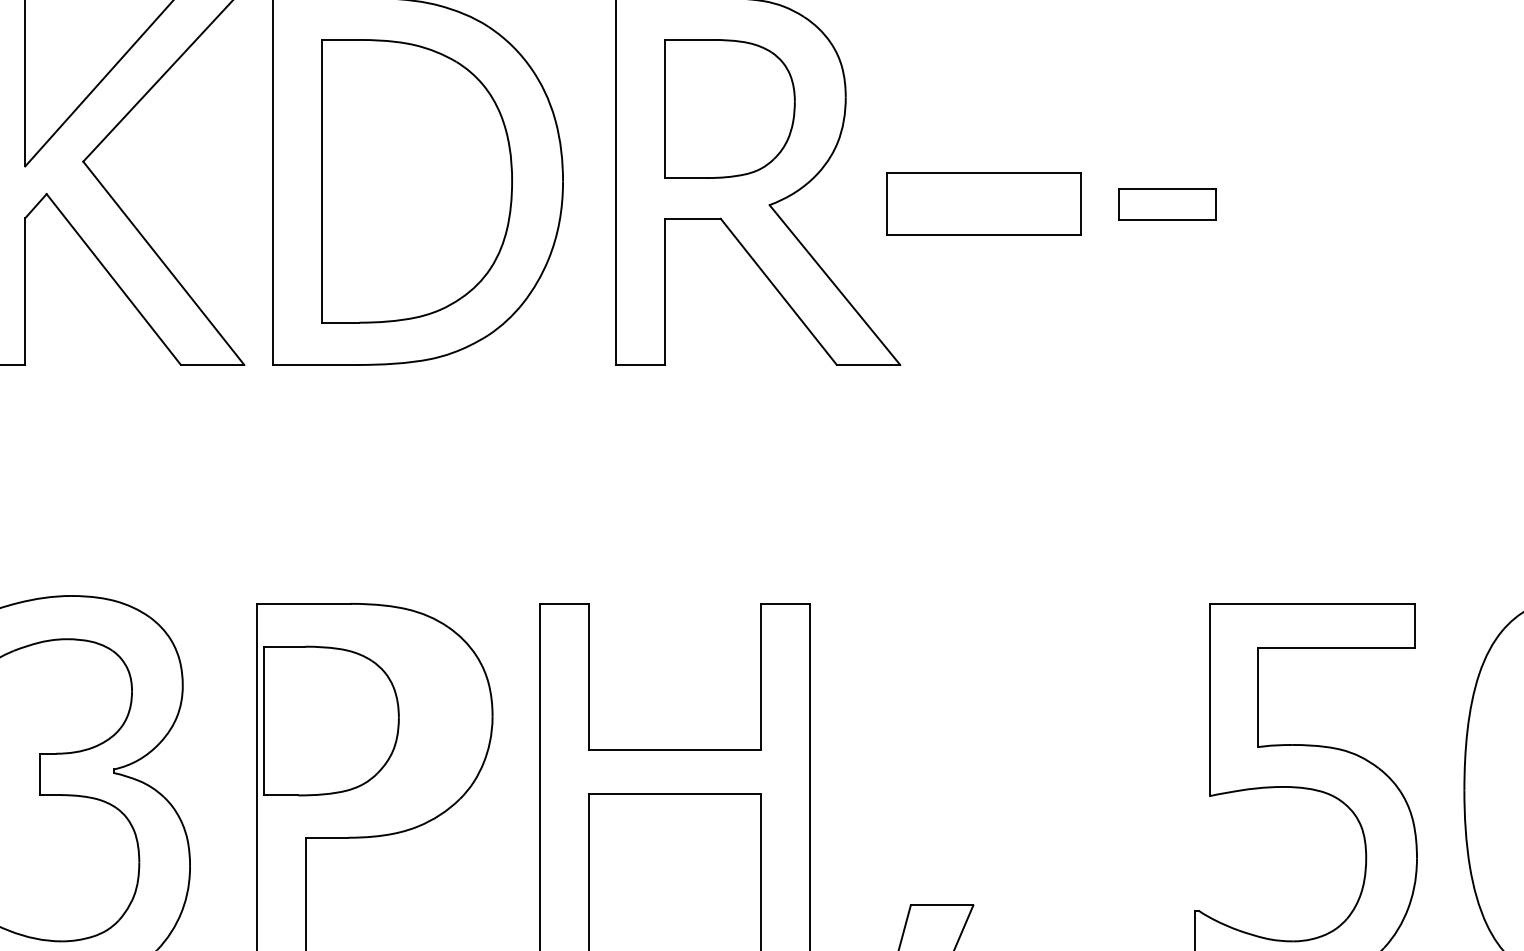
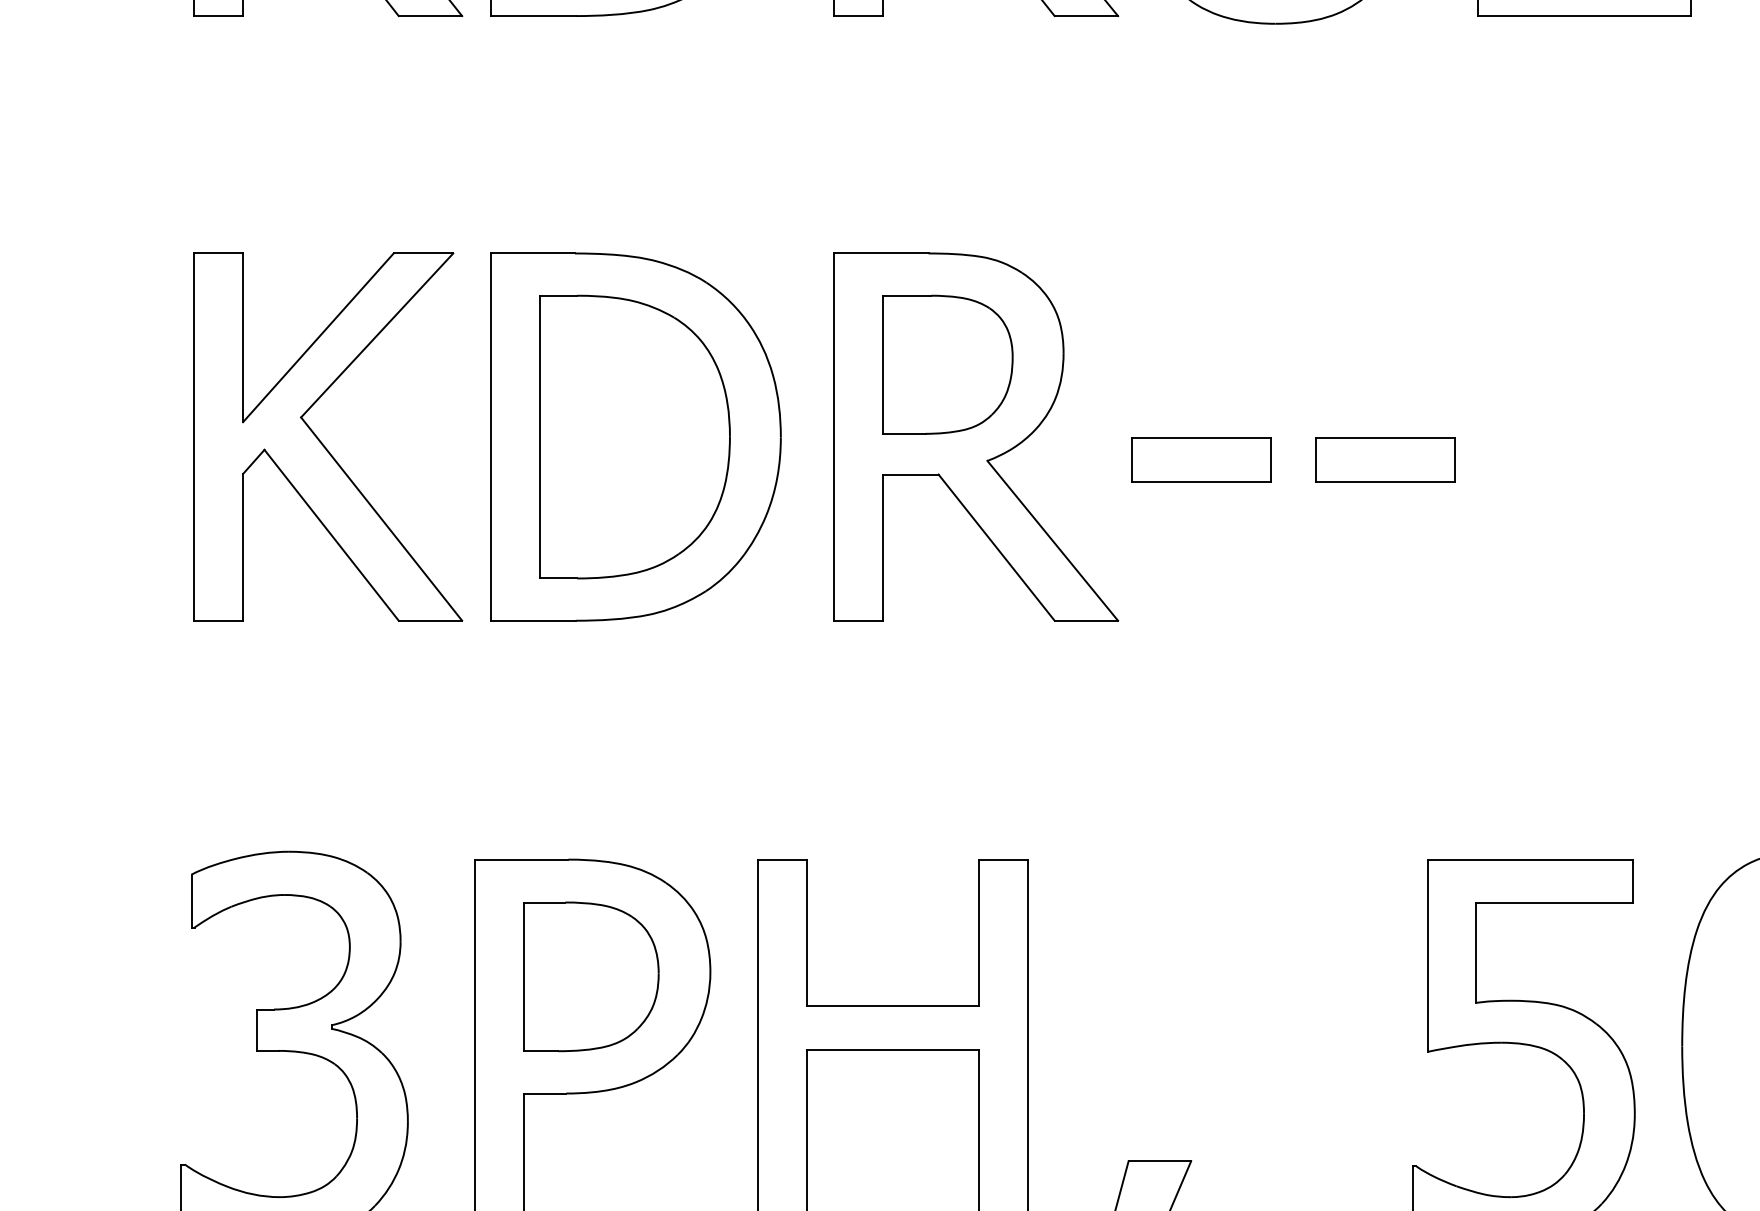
part: (983, 203) -> (1201, 459), size x0.71
part: (1167, 203) -> (1385, 459), size x1.43
part: (331, 720) -> (591, 976), moved

